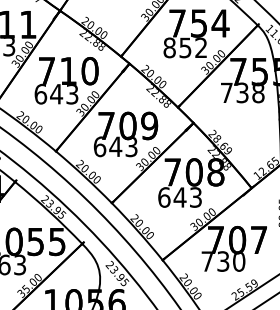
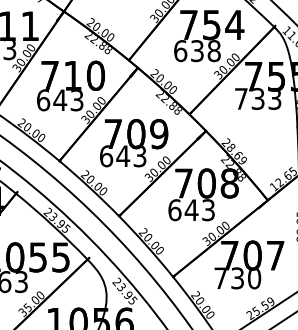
text: (185, 48) -> (197, 51), 852 -> 638
text: (257, 94) -> (274, 100), 738 -> 733

